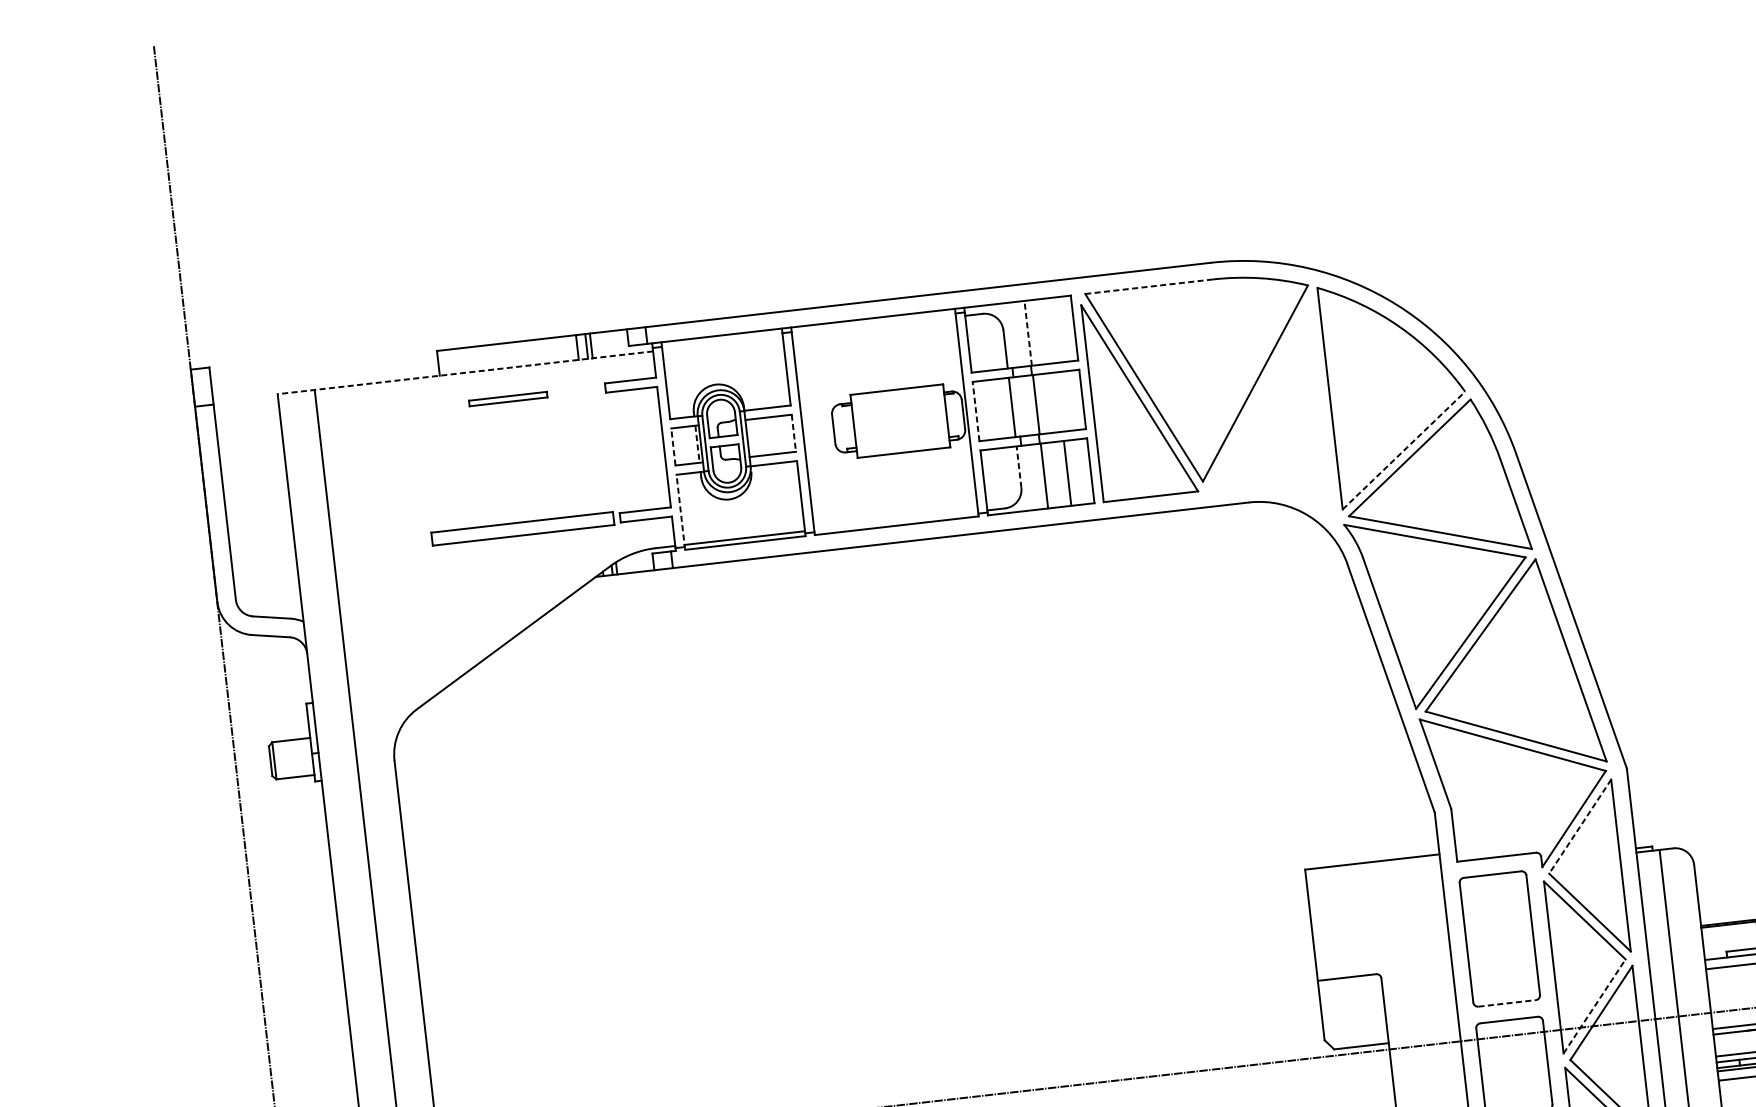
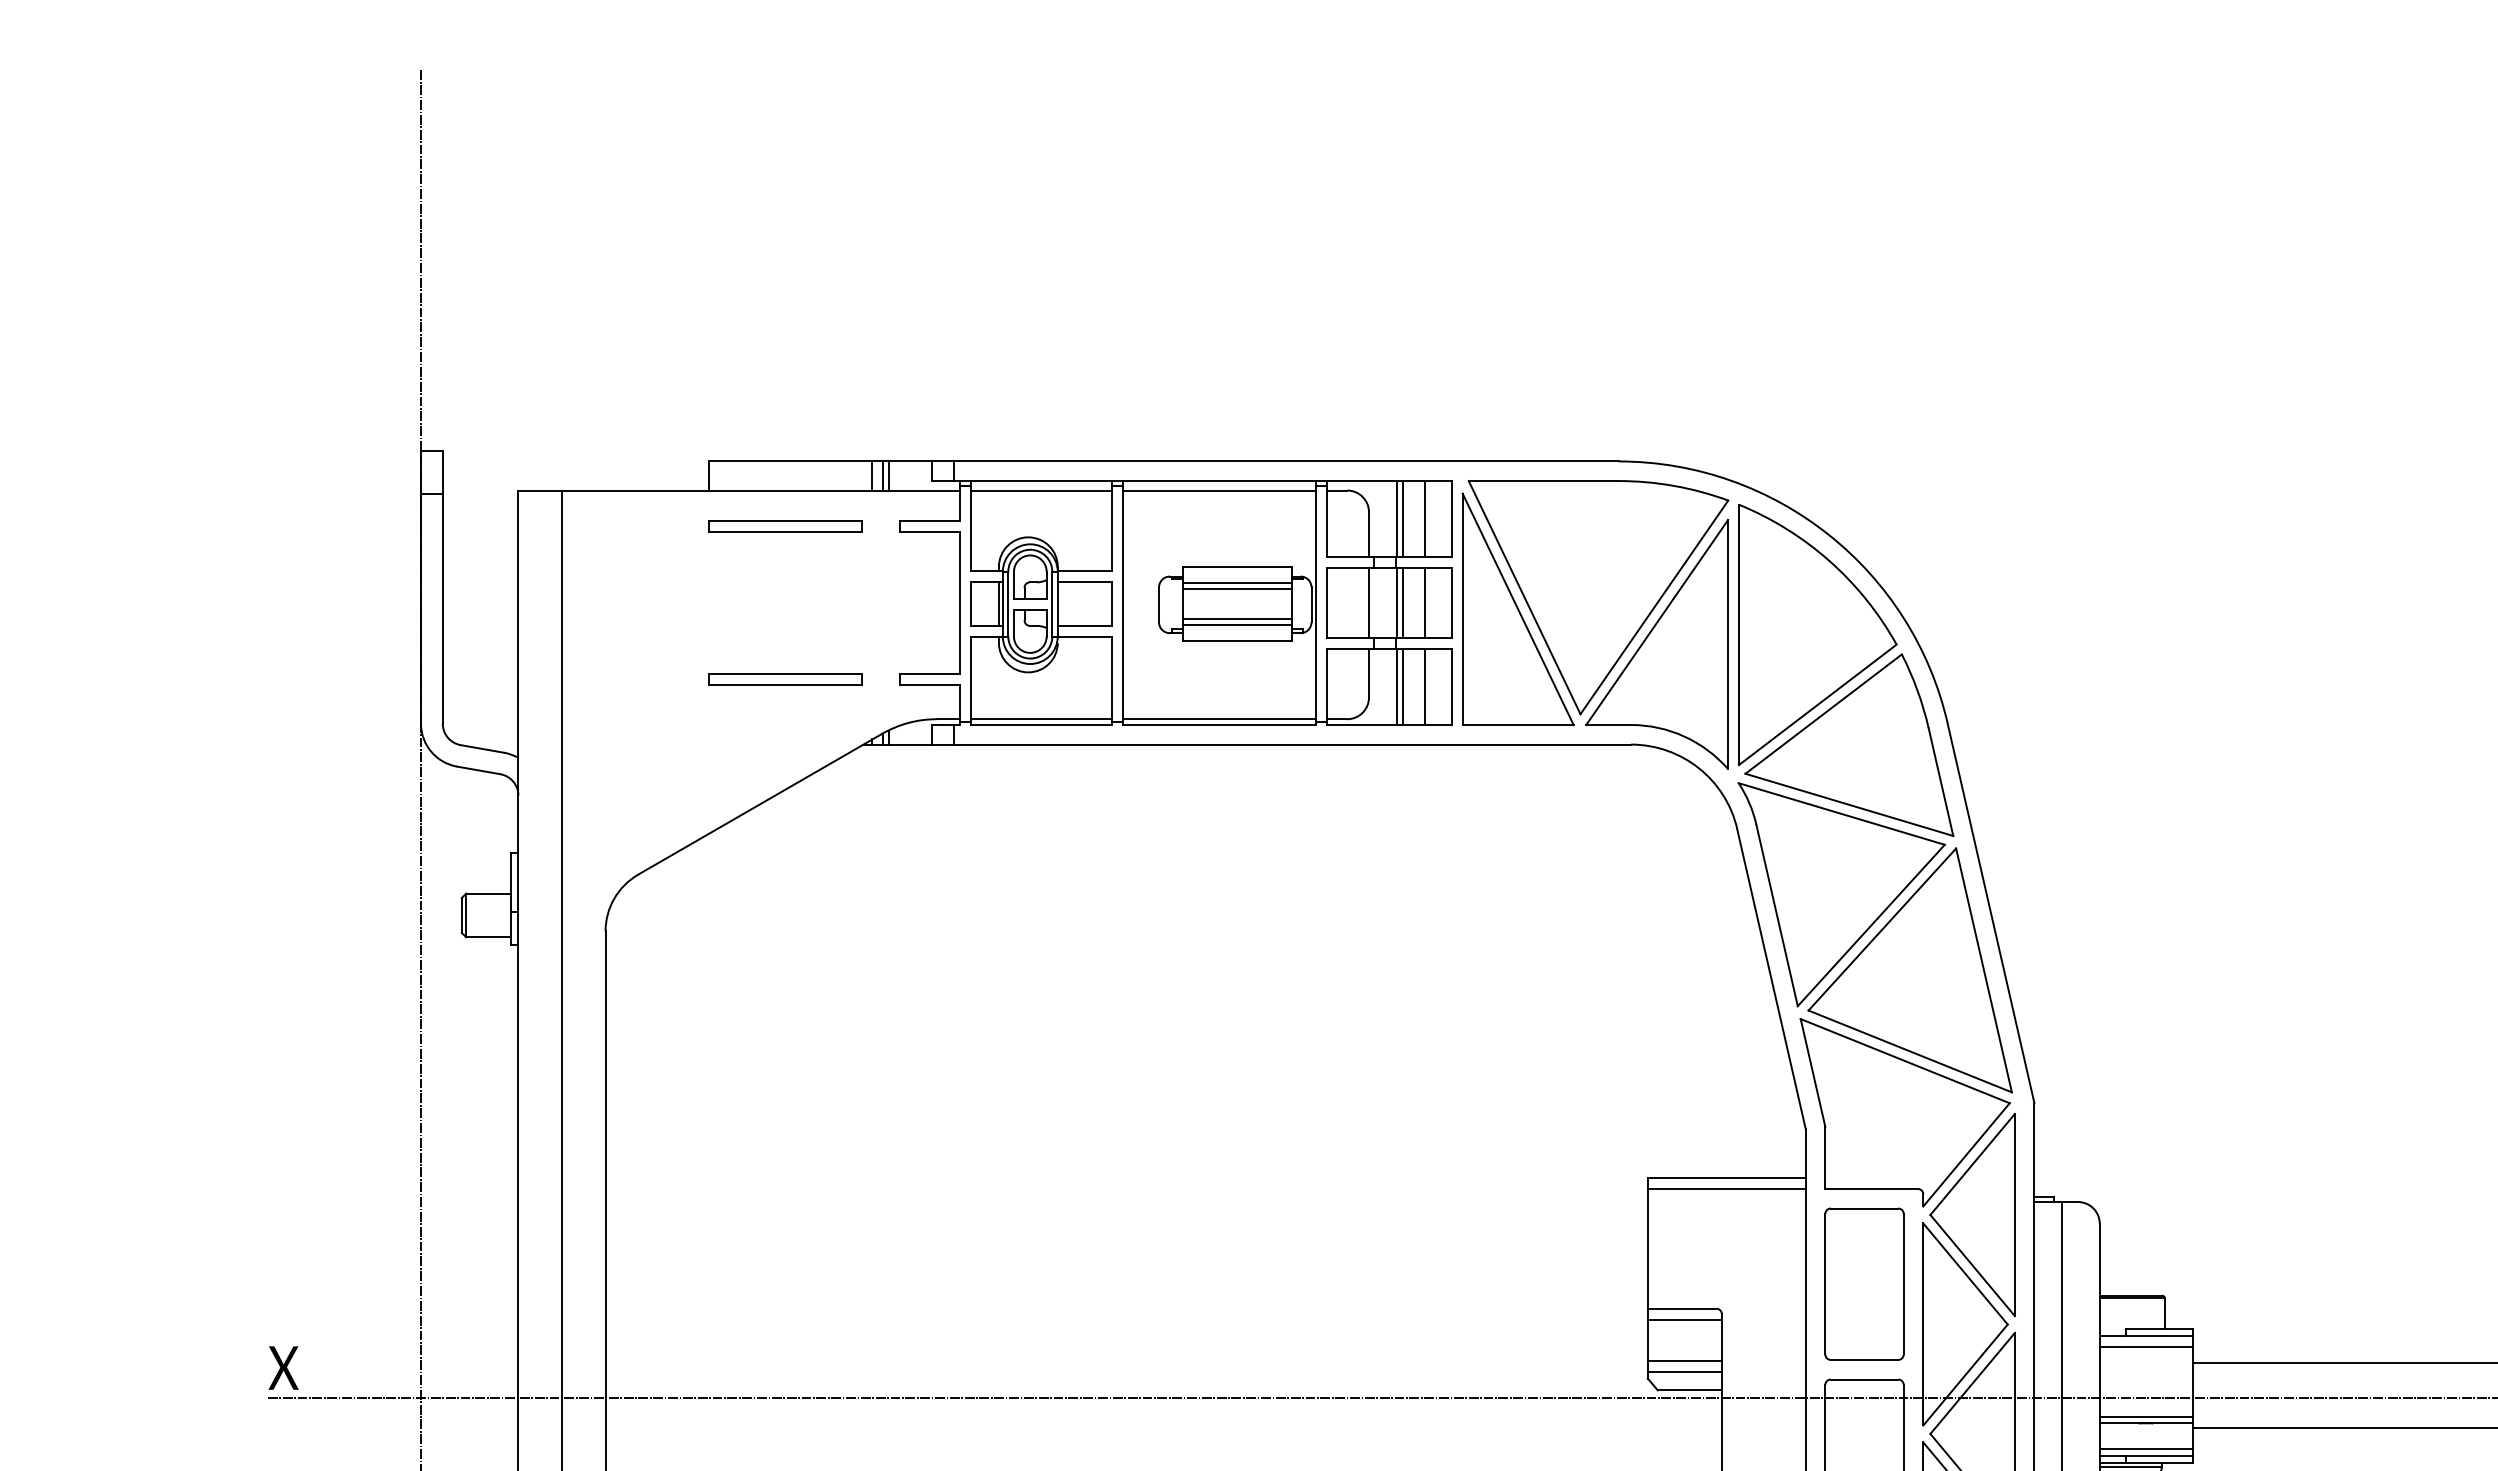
line: (1148, 287) -> (1543, 481), dashed -> solid
line: (874, 326) -> (1219, 490), added
line: (1051, 331) -> (1424, 519), added
line: (1028, 332) -> (1397, 518), dashed -> solid
line: (1032, 333) -> (1402, 519), added
line: (722, 343) -> (1041, 490), added
line: (465, 372) -> (739, 490), dashed -> solid
part: (508, 398) -> (785, 526), size x1.67
line: (1059, 401) -> (1424, 602), added
line: (898, 403) -> (1237, 583), added
line: (1040, 403) -> (1402, 602), added
line: (898, 407) -> (1237, 588), added
line: (976, 411) -> (1326, 603), dashed -> solid
part: (1261, 414) -> (1657, 644), added
line: (794, 433) -> (1112, 604), dashed -> solid
line: (901, 434) -> (1237, 619), added
line: (902, 438) -> (1237, 624), added
line: (697, 444) -> (998, 604), dashed -> solid
line: (673, 447) -> (970, 604), dashed -> solid
line: (1404, 450) -> (1818, 704), dashed -> solid
line: (1019, 466) -> (1369, 672), dashed -> solid
line: (1048, 475) -> (1402, 686), added
line: (680, 512) -> (970, 680), dashed -> solid
line: (896, 521) -> (1219, 719), added
part: (523, 529) -> (785, 679), size x0.71
line: (1580, 826) -> (1972, 1164), dashed -> solid
line: (1373, 870) -> (1726, 1188), added
line: (1350, 986) -> (1684, 1319), added
line: (1507, 1003) -> (1864, 1359), dashed -> solid
line: (1594, 1006) -> (1965, 1375), dashed -> solid
line: (1354, 1022) -> (1684, 1361), added
line: (1355, 1030) -> (1684, 1371), added

